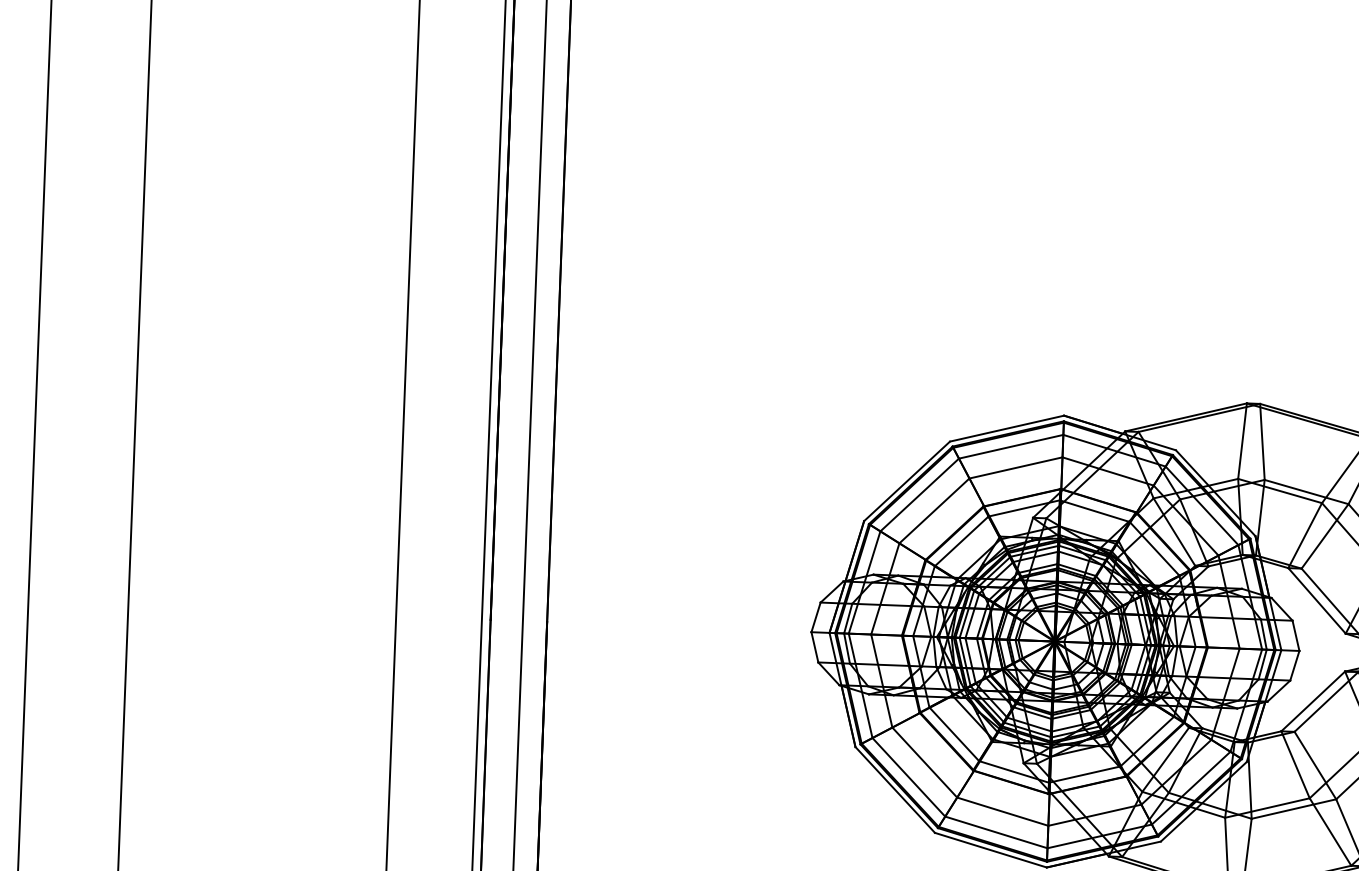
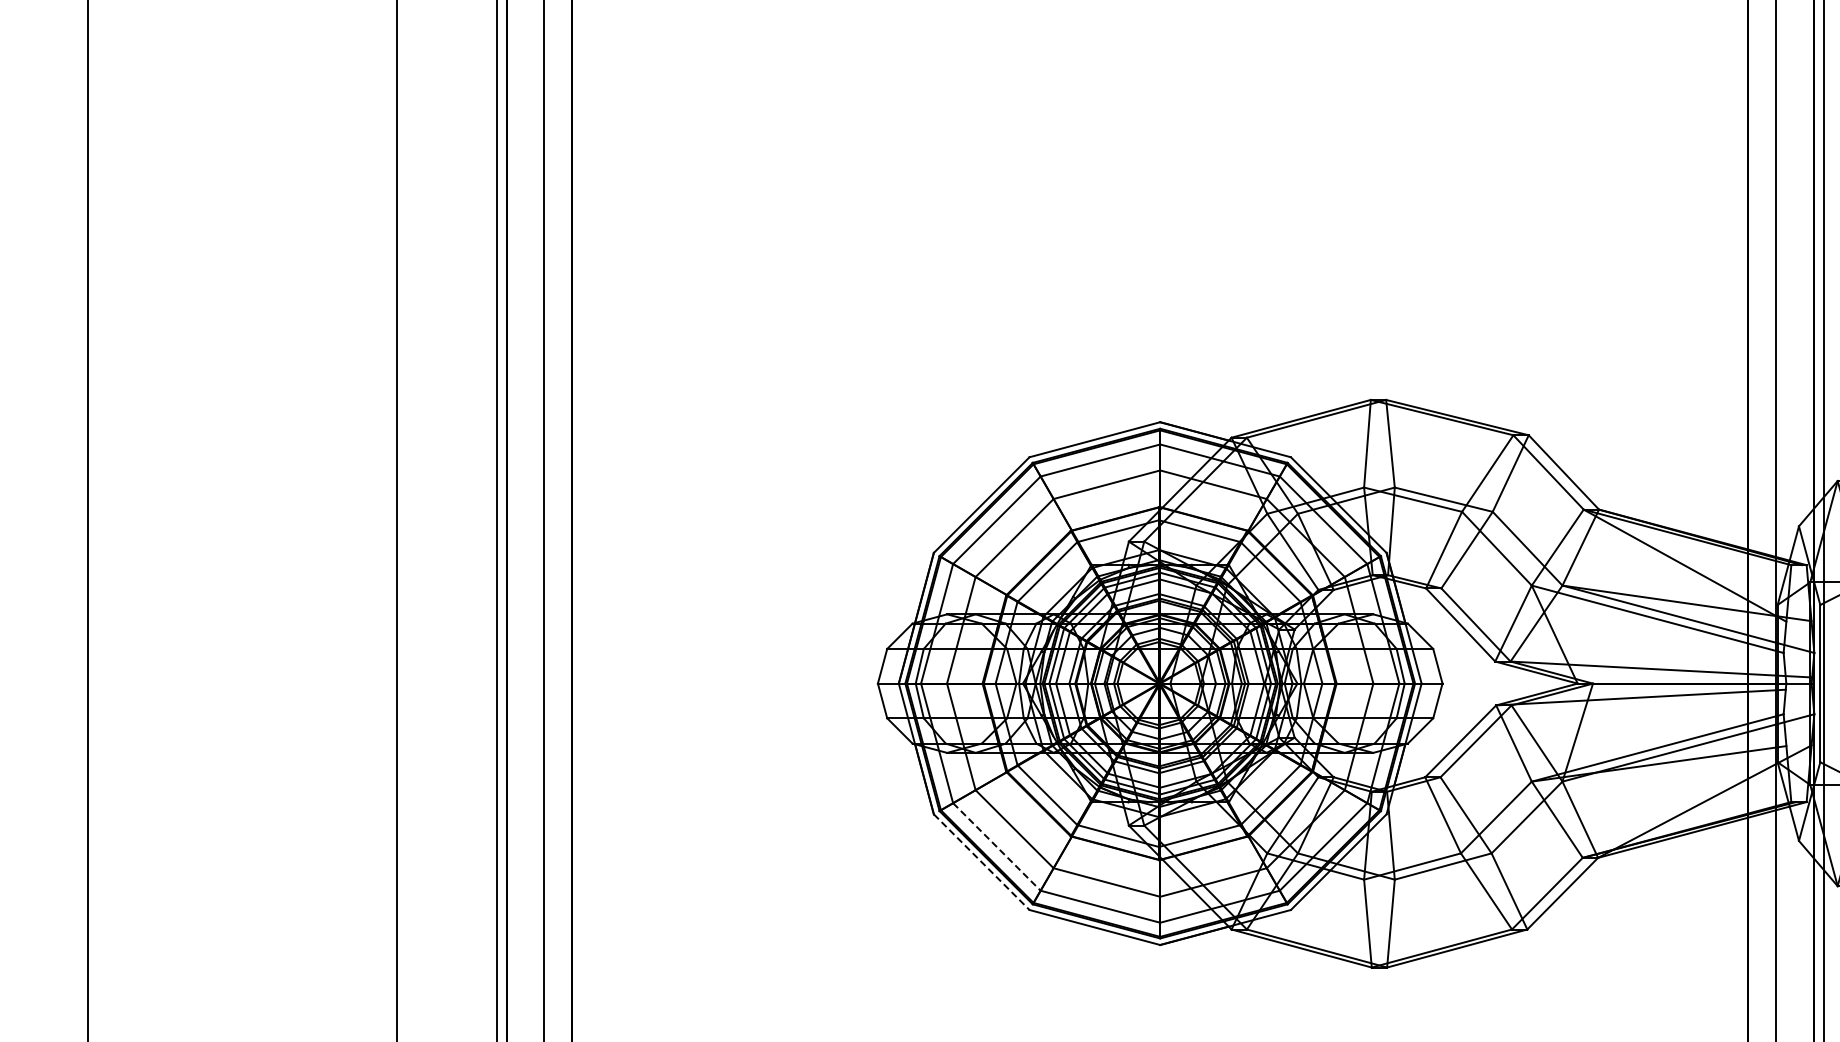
line: (908, 776) -> (996, 846), solid -> dashed
line: (895, 790) -> (981, 862), solid -> dashed

